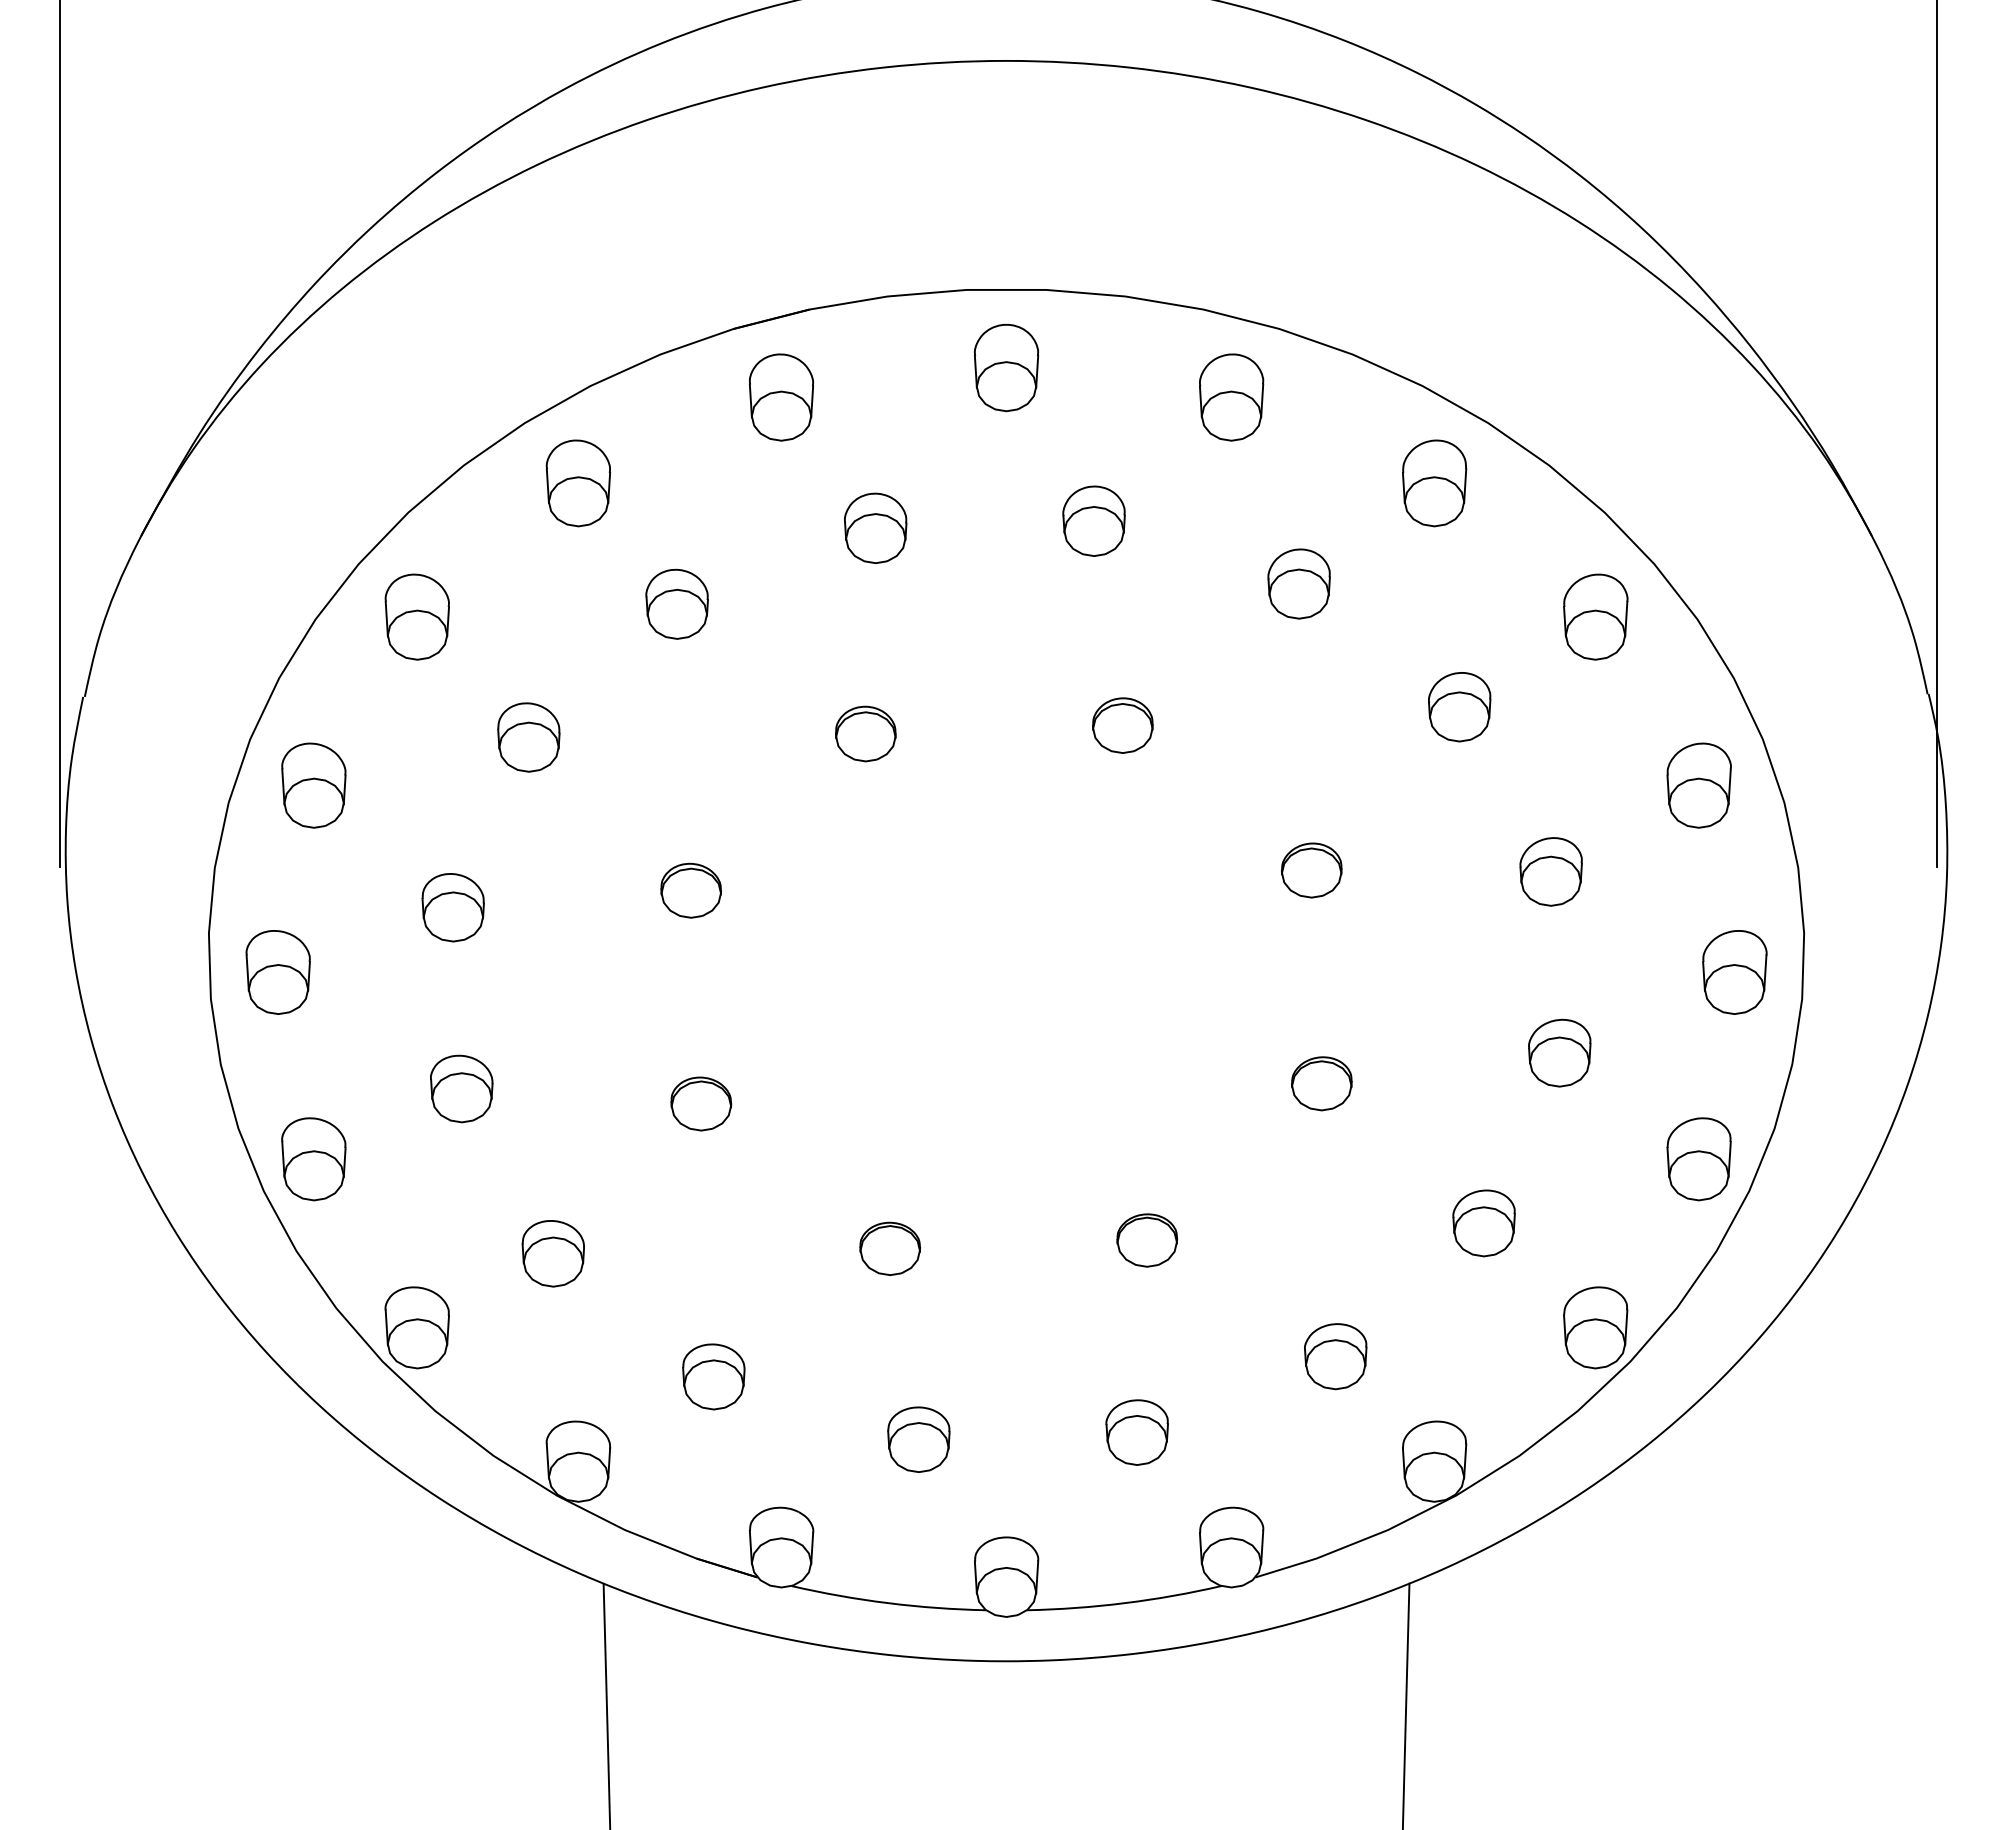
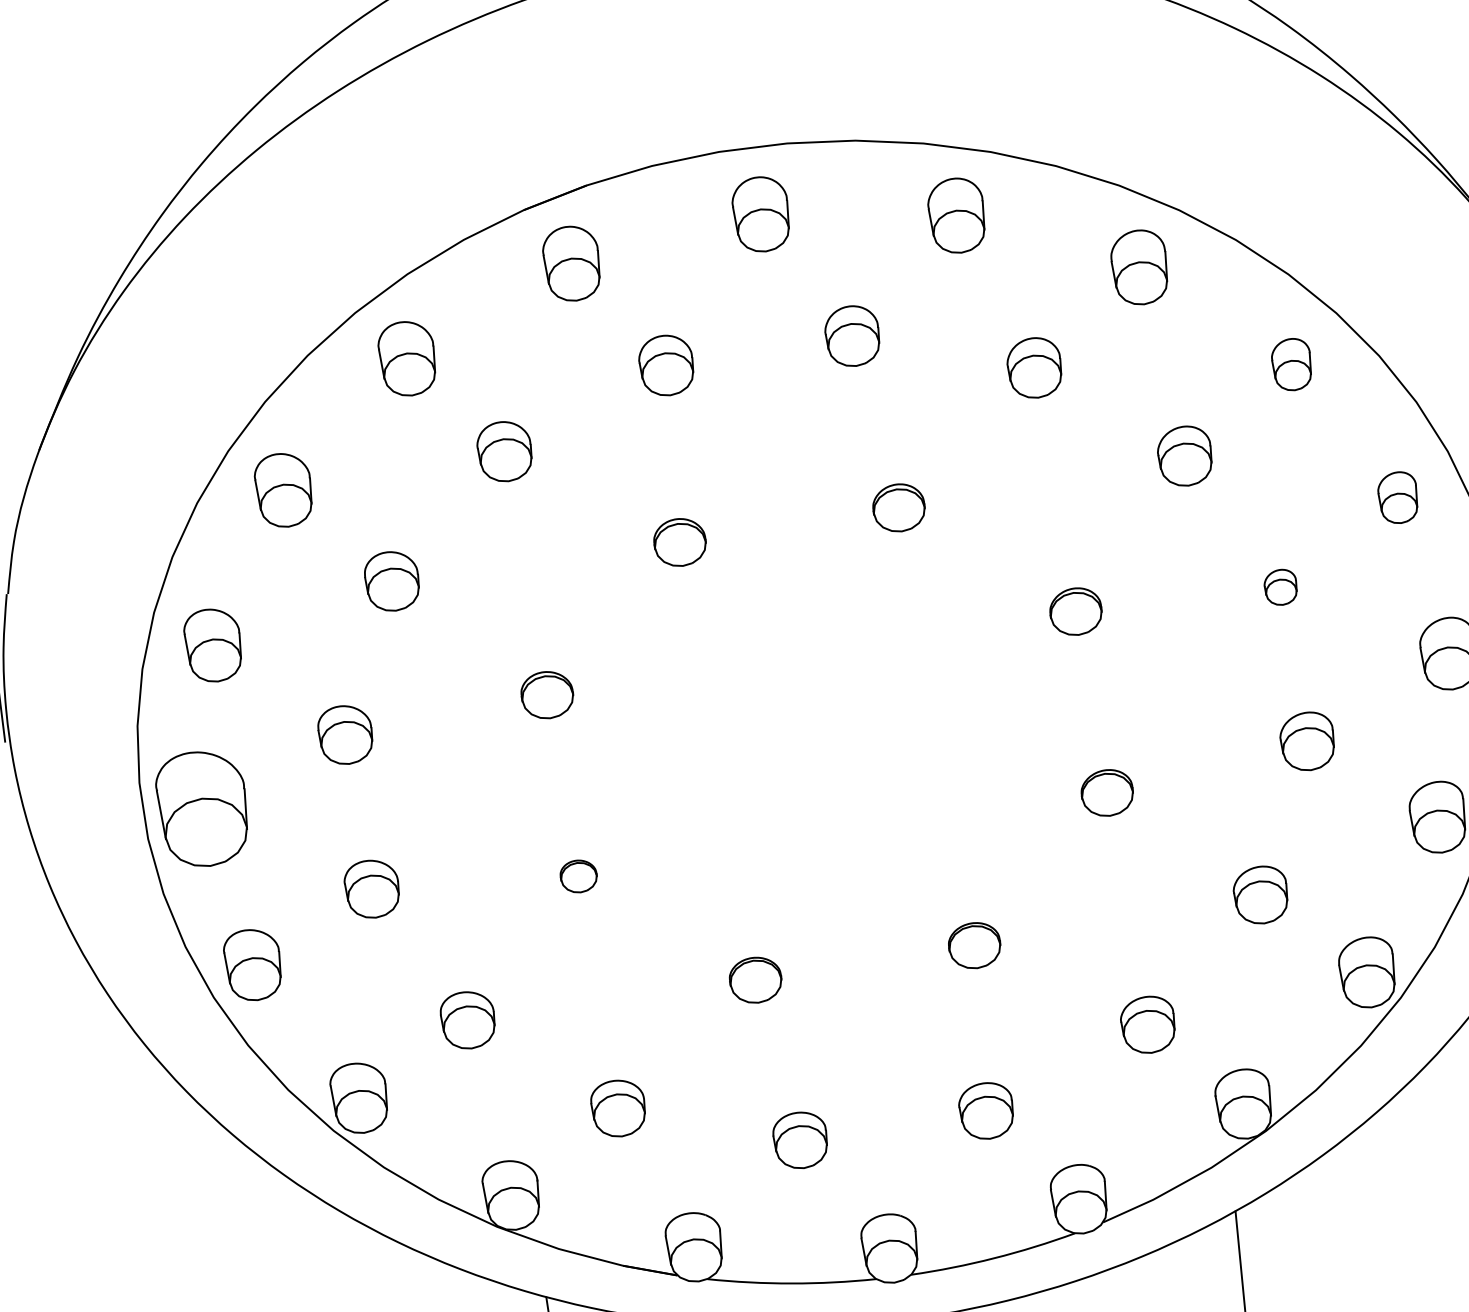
part: (1595, 616) -> (1291, 364), size x0.7
part: (1698, 785) -> (1397, 497), size x0.7
part: (1550, 871) -> (1280, 587), size x0.6
part: (277, 972) -> (202, 809), size x1.6
part: (701, 1103) -> (578, 876), size x0.7

